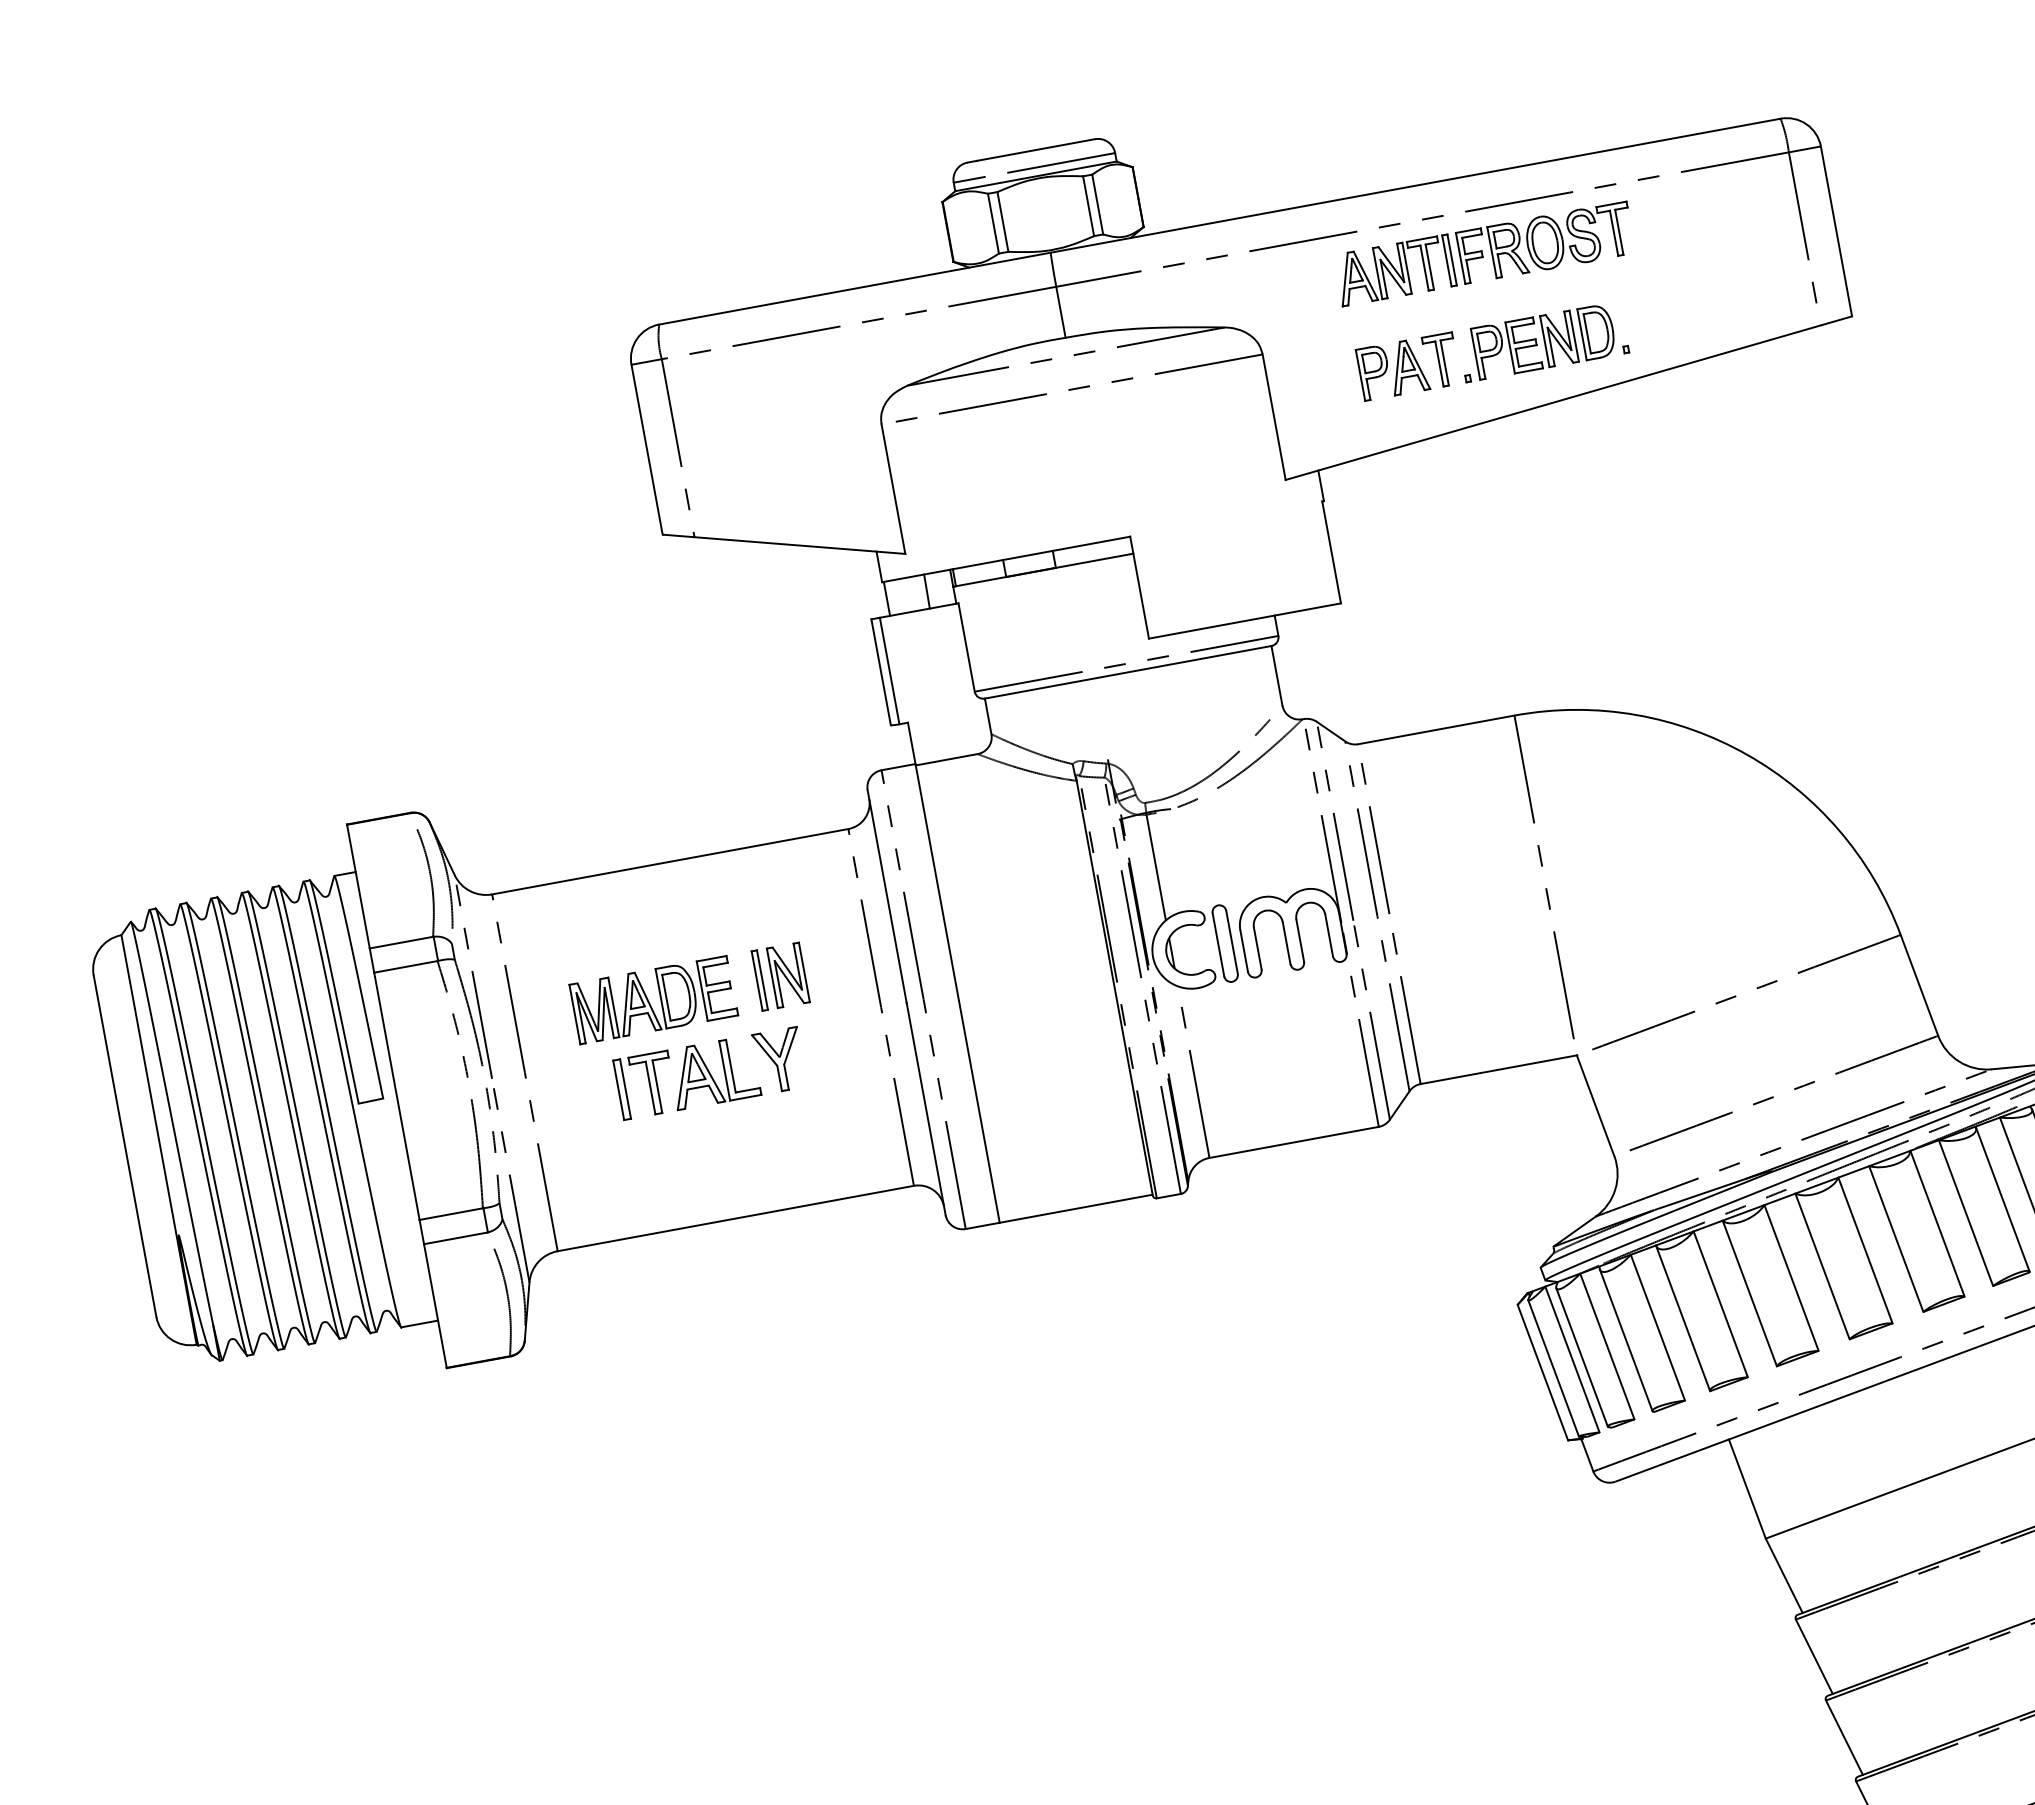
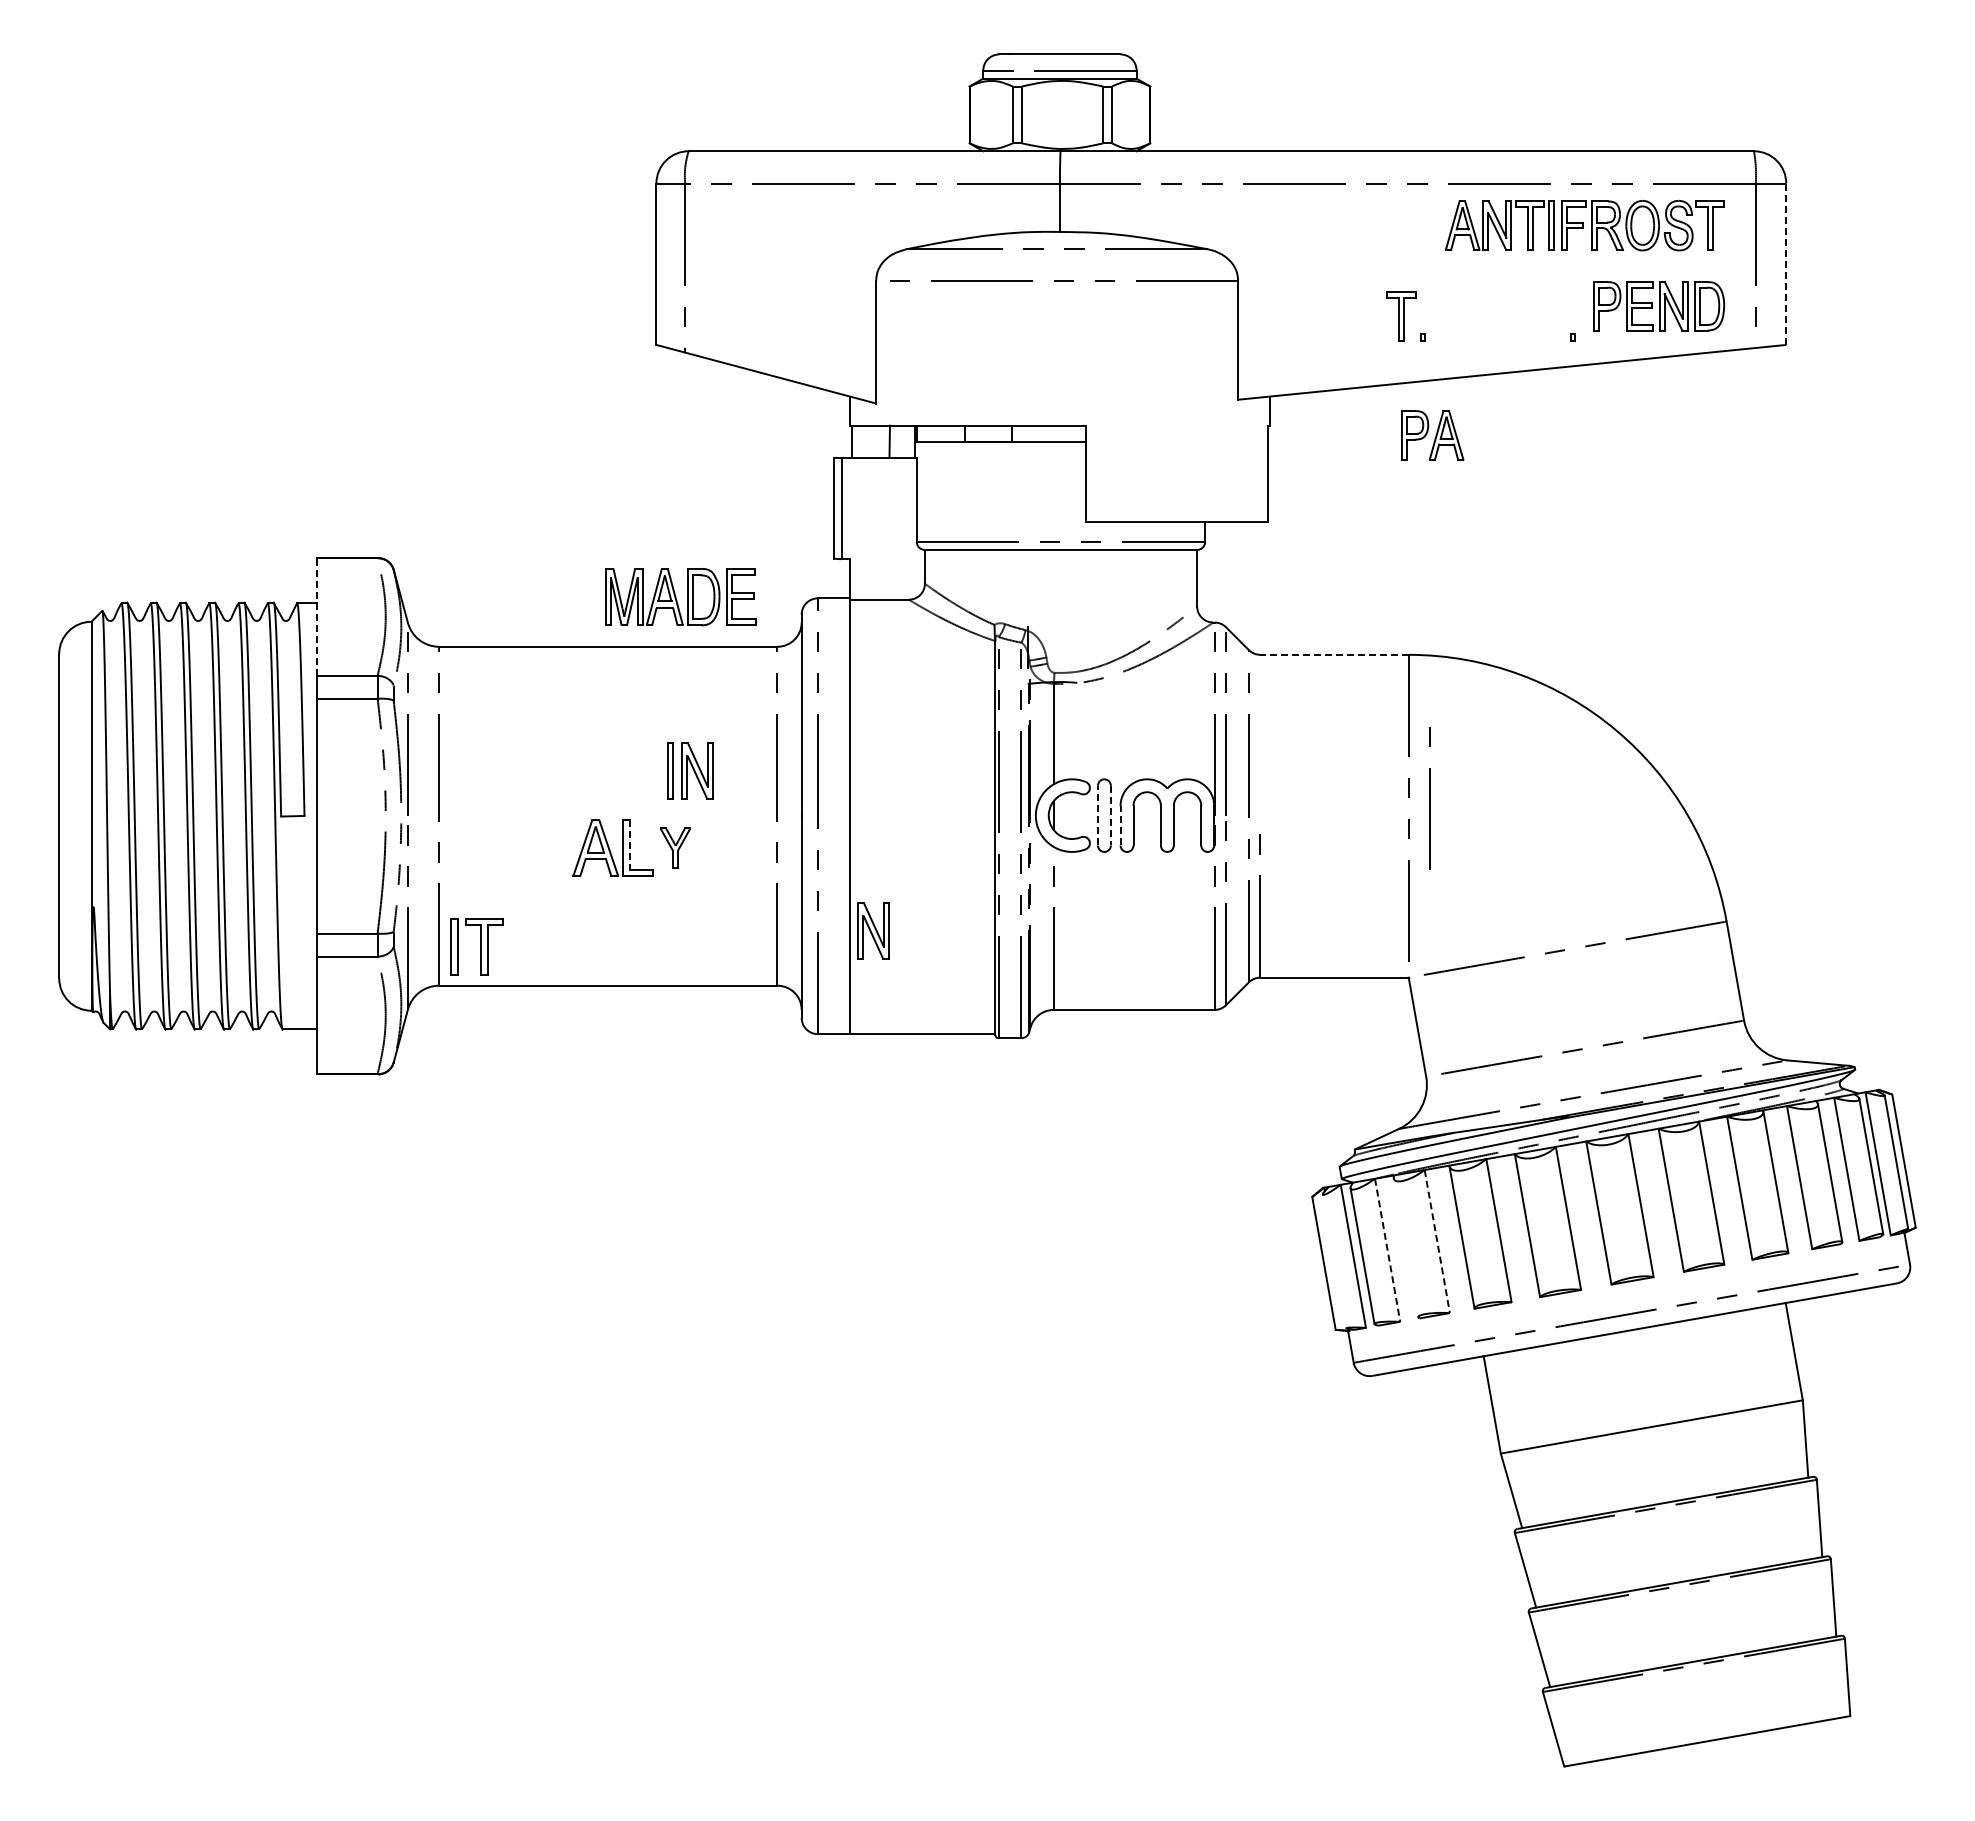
line: (1836, 231) -> (1786, 264), solid -> dashed
part: (1483, 253) -> (1584, 225), moved
part: (1544, 341) -> (1659, 306), moved
part: (1393, 369) -> (1432, 435), moved
line: (1436, 729) -> (1334, 654), solid -> dashed
line: (1374, 838) -> (1429, 798), moved
line: (358, 887) -> (317, 617), solid -> dashed
line: (1231, 942) -> (1110, 815), solid -> dashed
line: (1217, 944) -> (1097, 815), solid -> dashed
line: (1244, 950) -> (1120, 825), solid -> dashed
part: (653, 1000) -> (680, 597), moved
part: (779, 1060) -> (675, 847), size x0.7
line: (730, 1065) -> (629, 844), solid -> dashed
part: (645, 1084) -> (476, 946), moved
part: (1004, 1109) -> (873, 930), added
line: (1658, 1327) -> (1437, 1241), solid -> dashed
line: (1625, 1340) -> (1405, 1247), removed
line: (1607, 1346) -> (1387, 1250), solid -> dashed
line: (1553, 1368) -> (1334, 1261), removed

